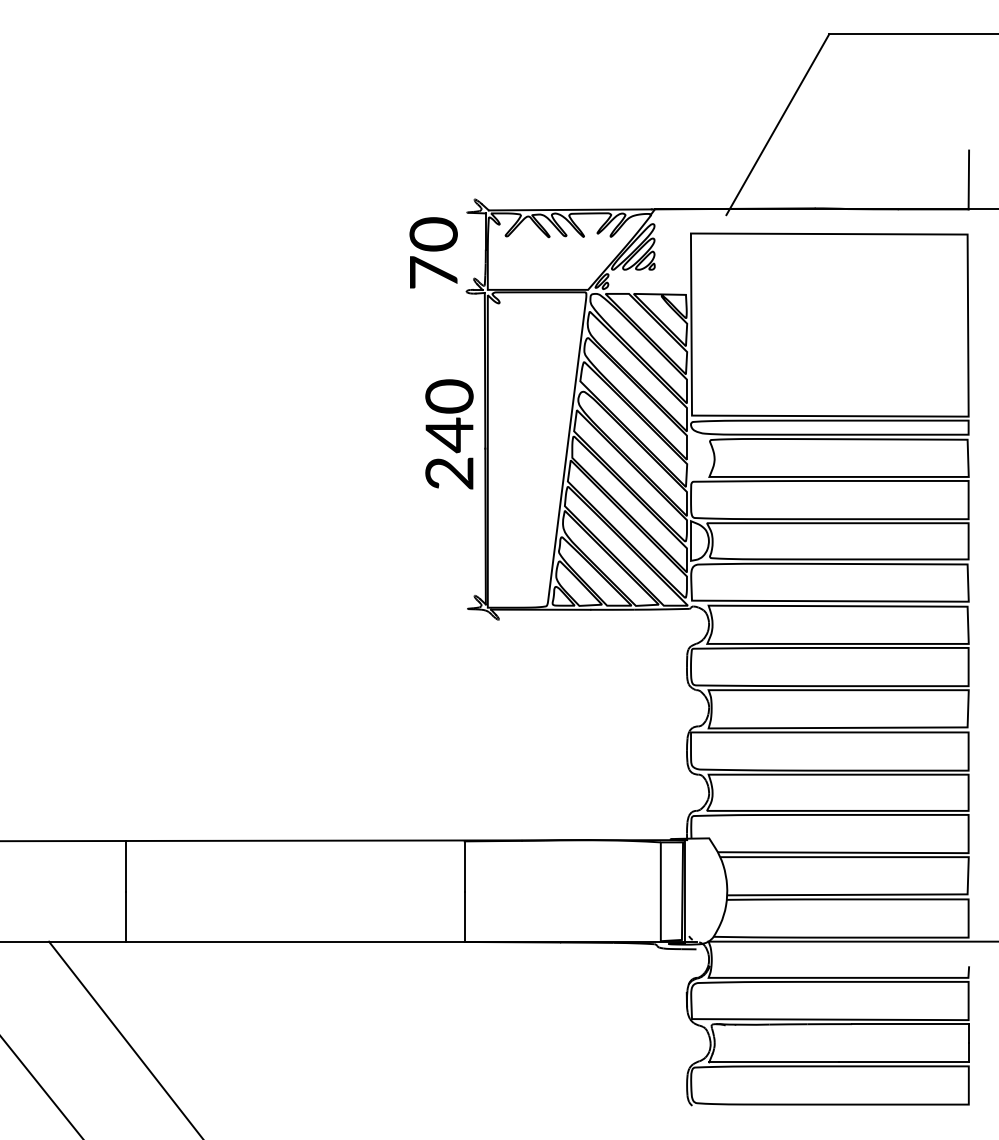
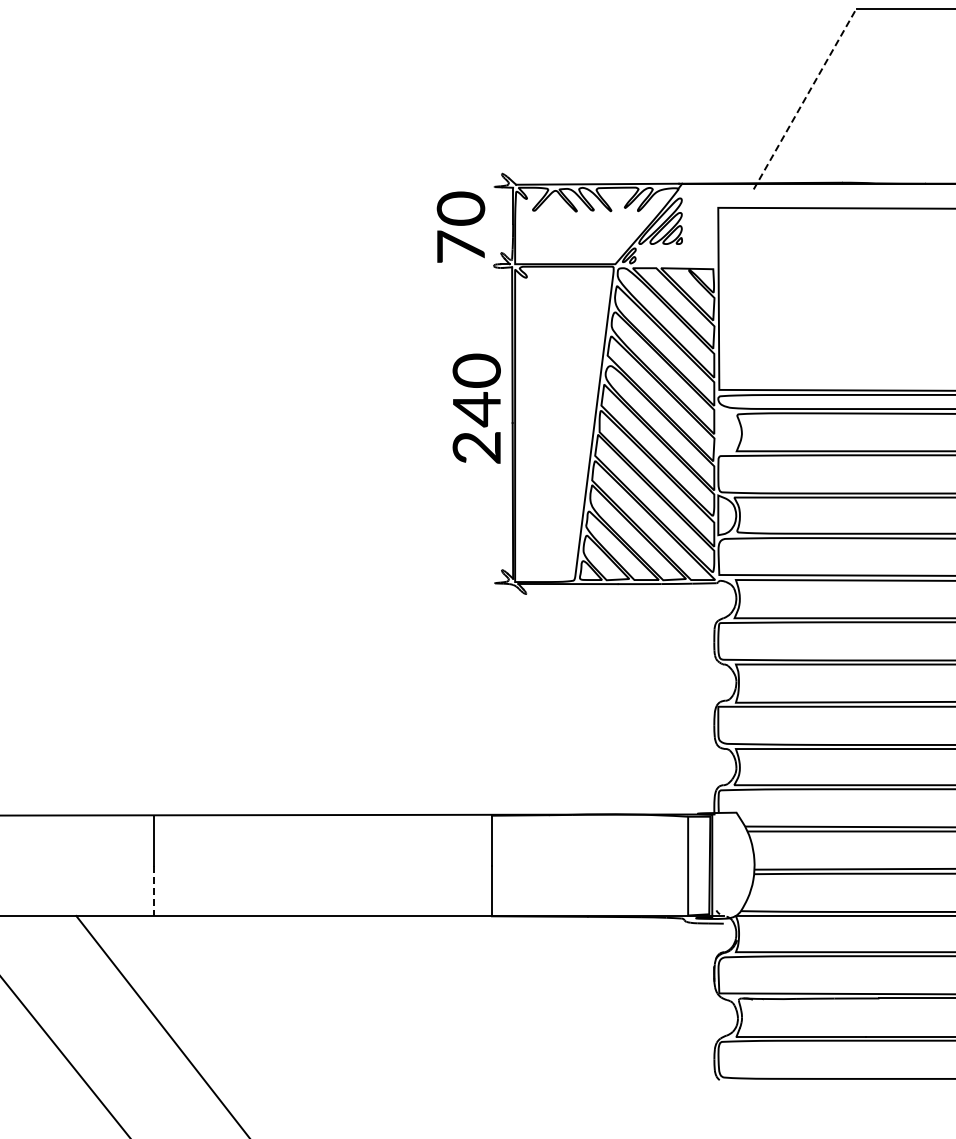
line: (778, 124) -> (805, 98), solid -> dashed
line: (126, 917) -> (153, 891), solid -> dashed

